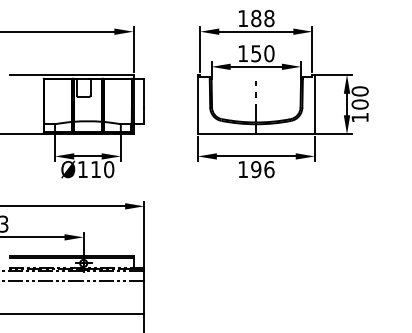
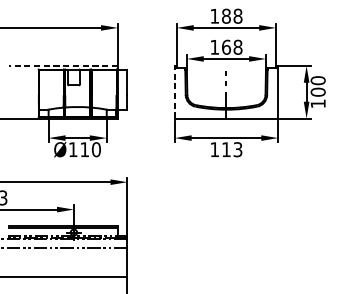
text: (262, 53) -> (231, 47), 150 -> 168
line: (71, 74) -> (63, 65), solid -> dashed
line: (197, 104) -> (174, 92), solid -> dashed
text: (262, 169) -> (231, 149), 196 -> 113

